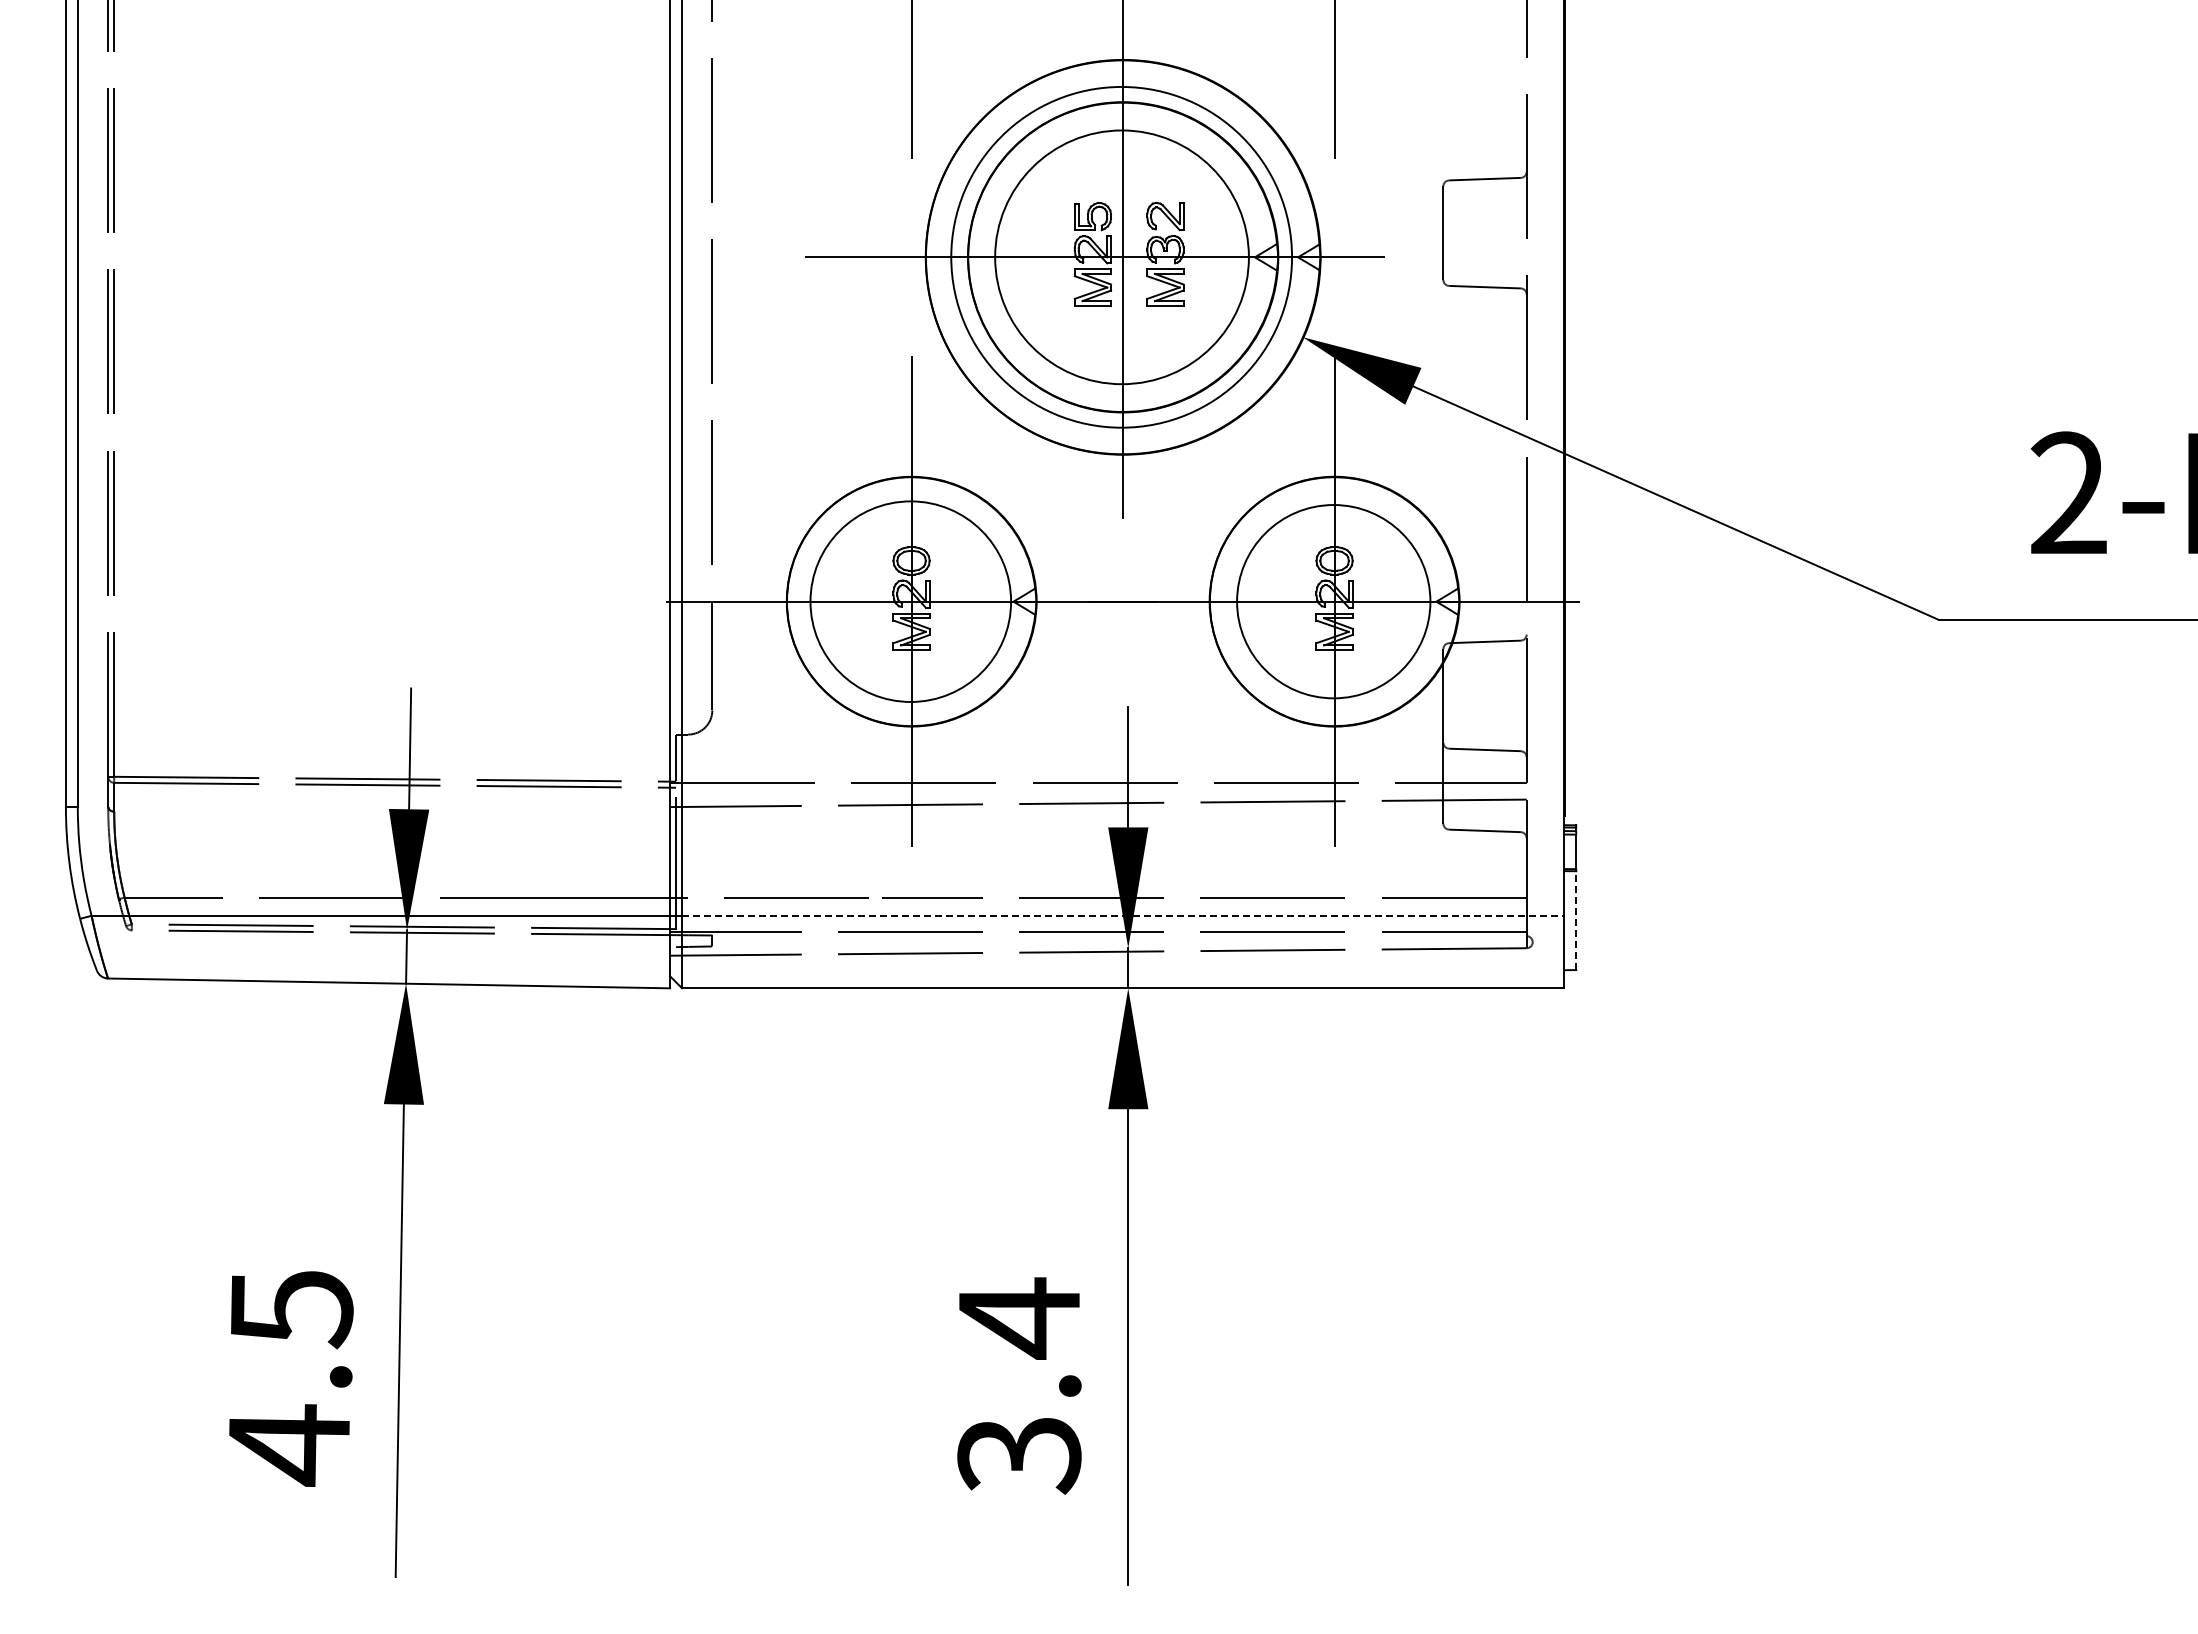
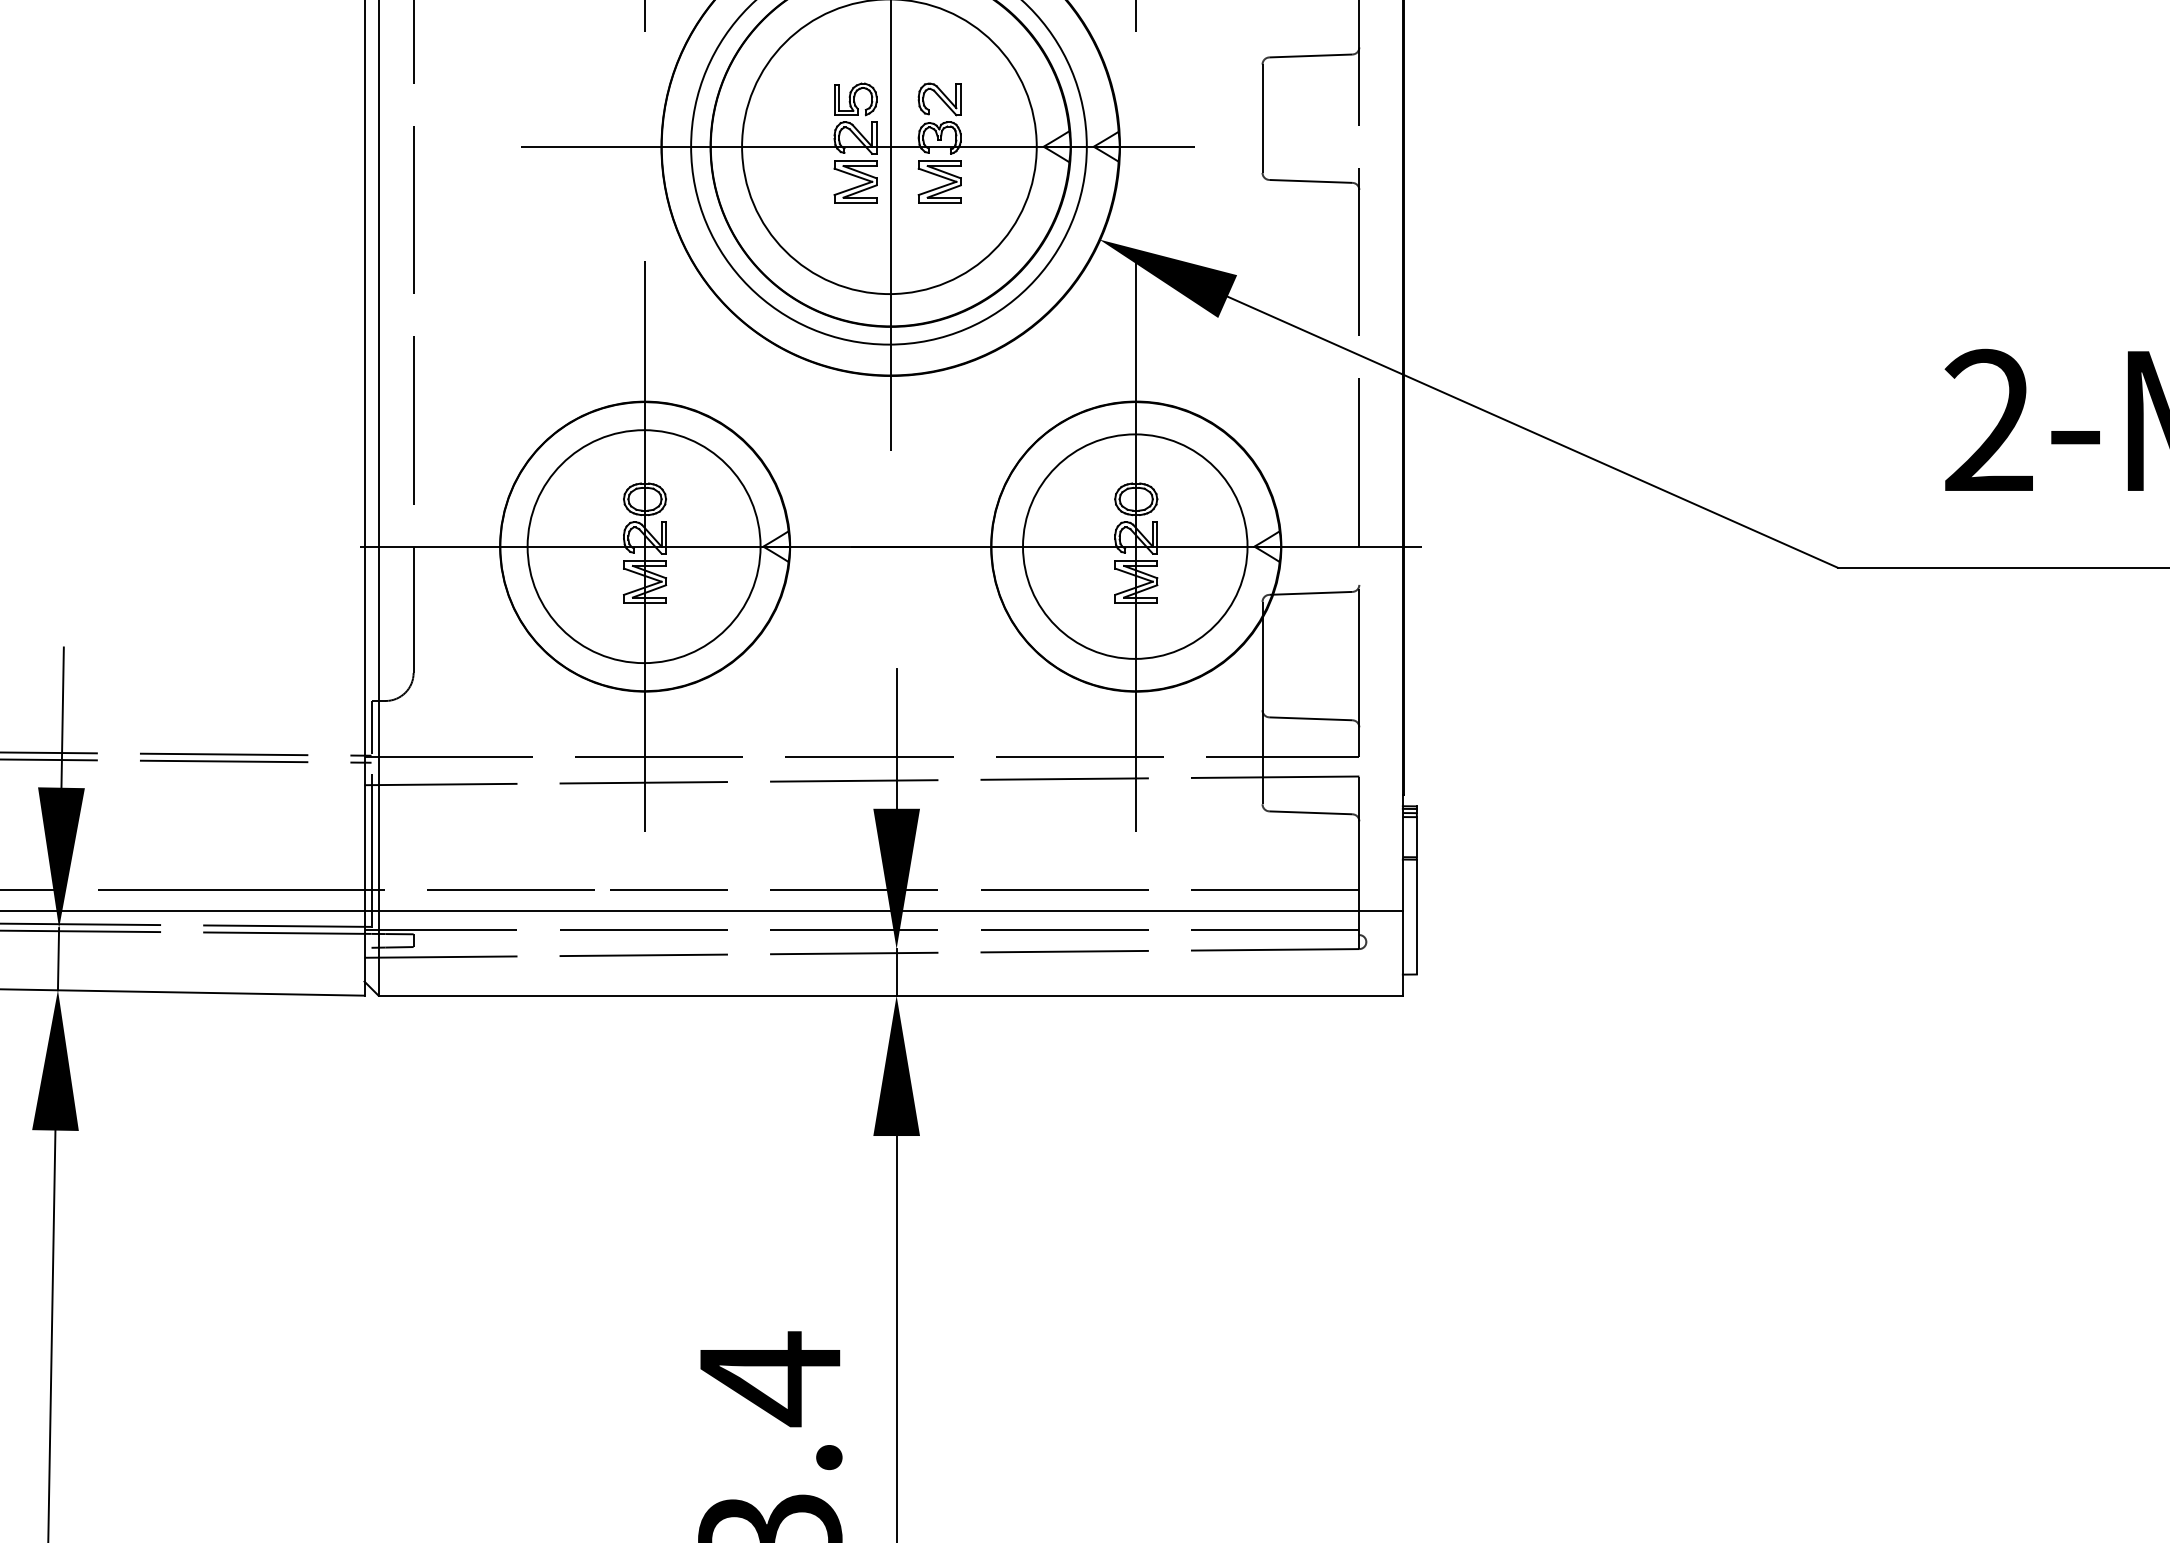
line: (1123, 915) -> (891, 911), dashed -> solid
line: (1576, 920) -> (1417, 916), dashed -> solid

